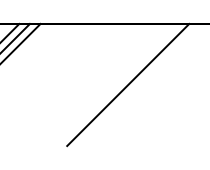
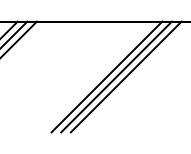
line: (117, 84) -> (106, 76), added
line: (138, 84) -> (125, 76), added

